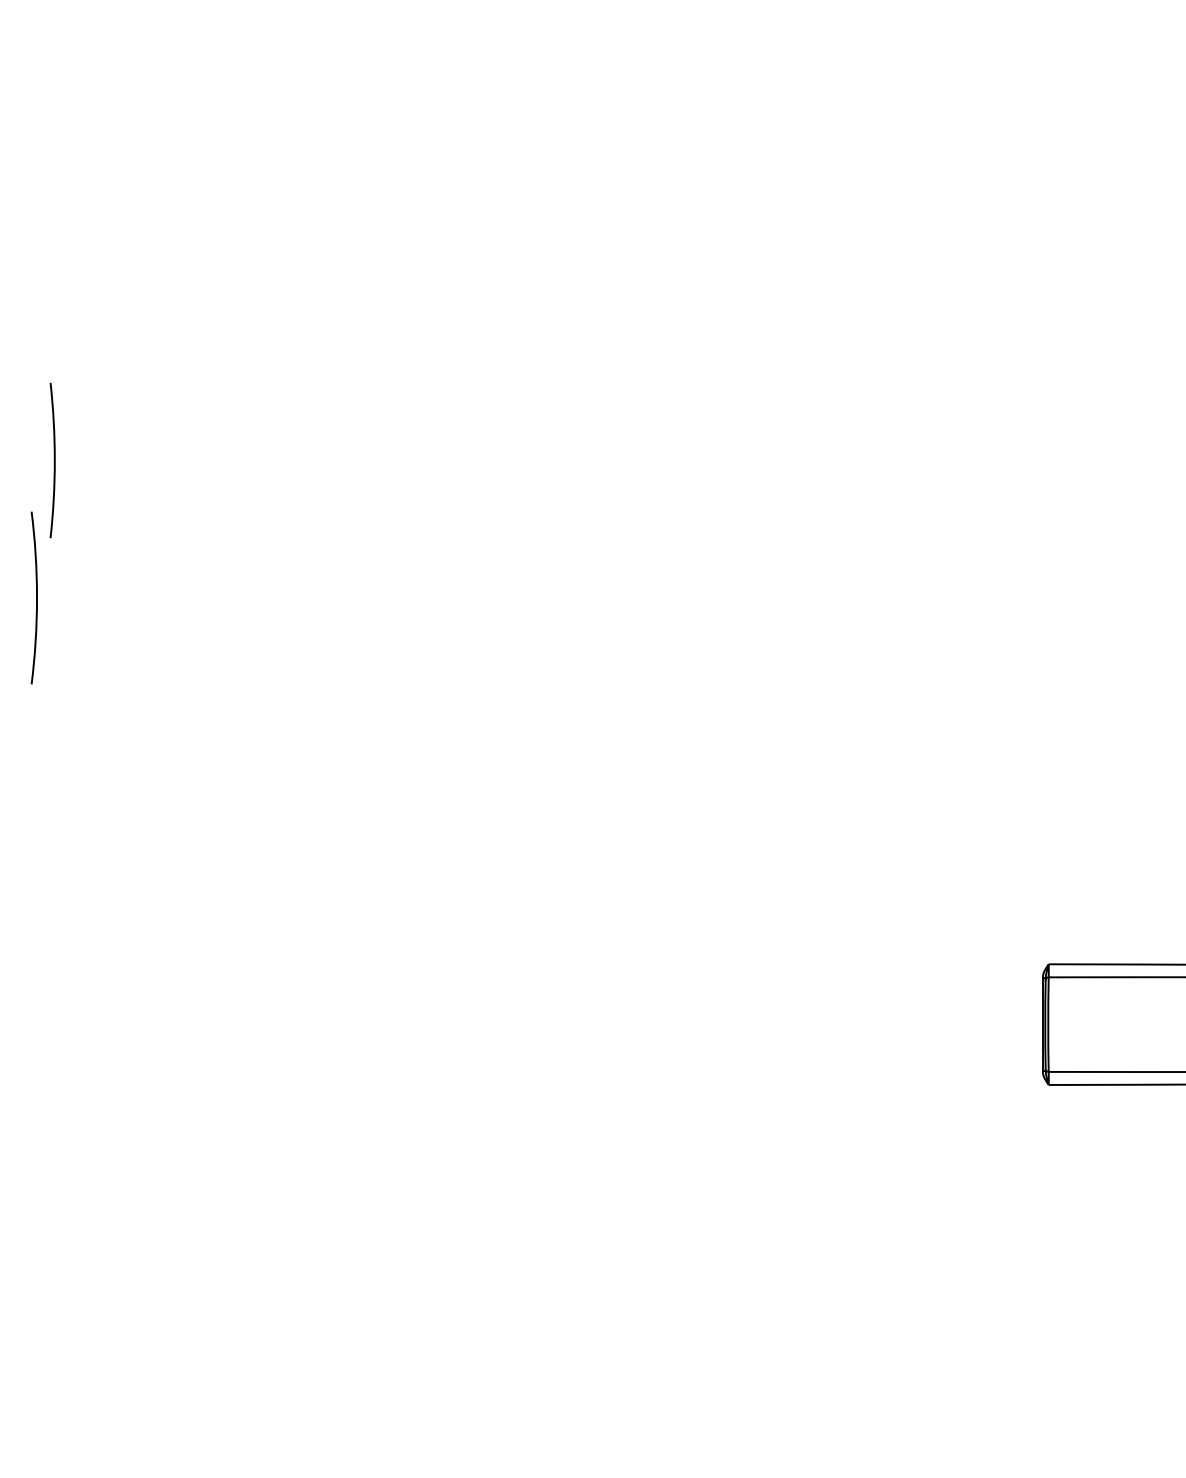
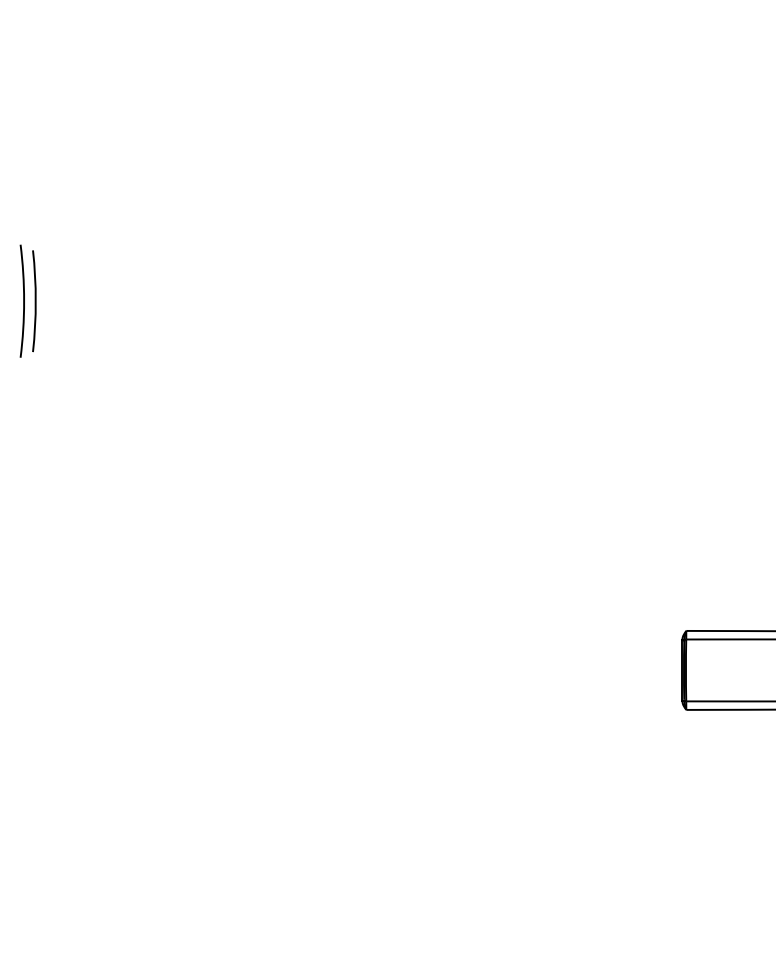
arc: (36, 596) -> (23, 300), moved

